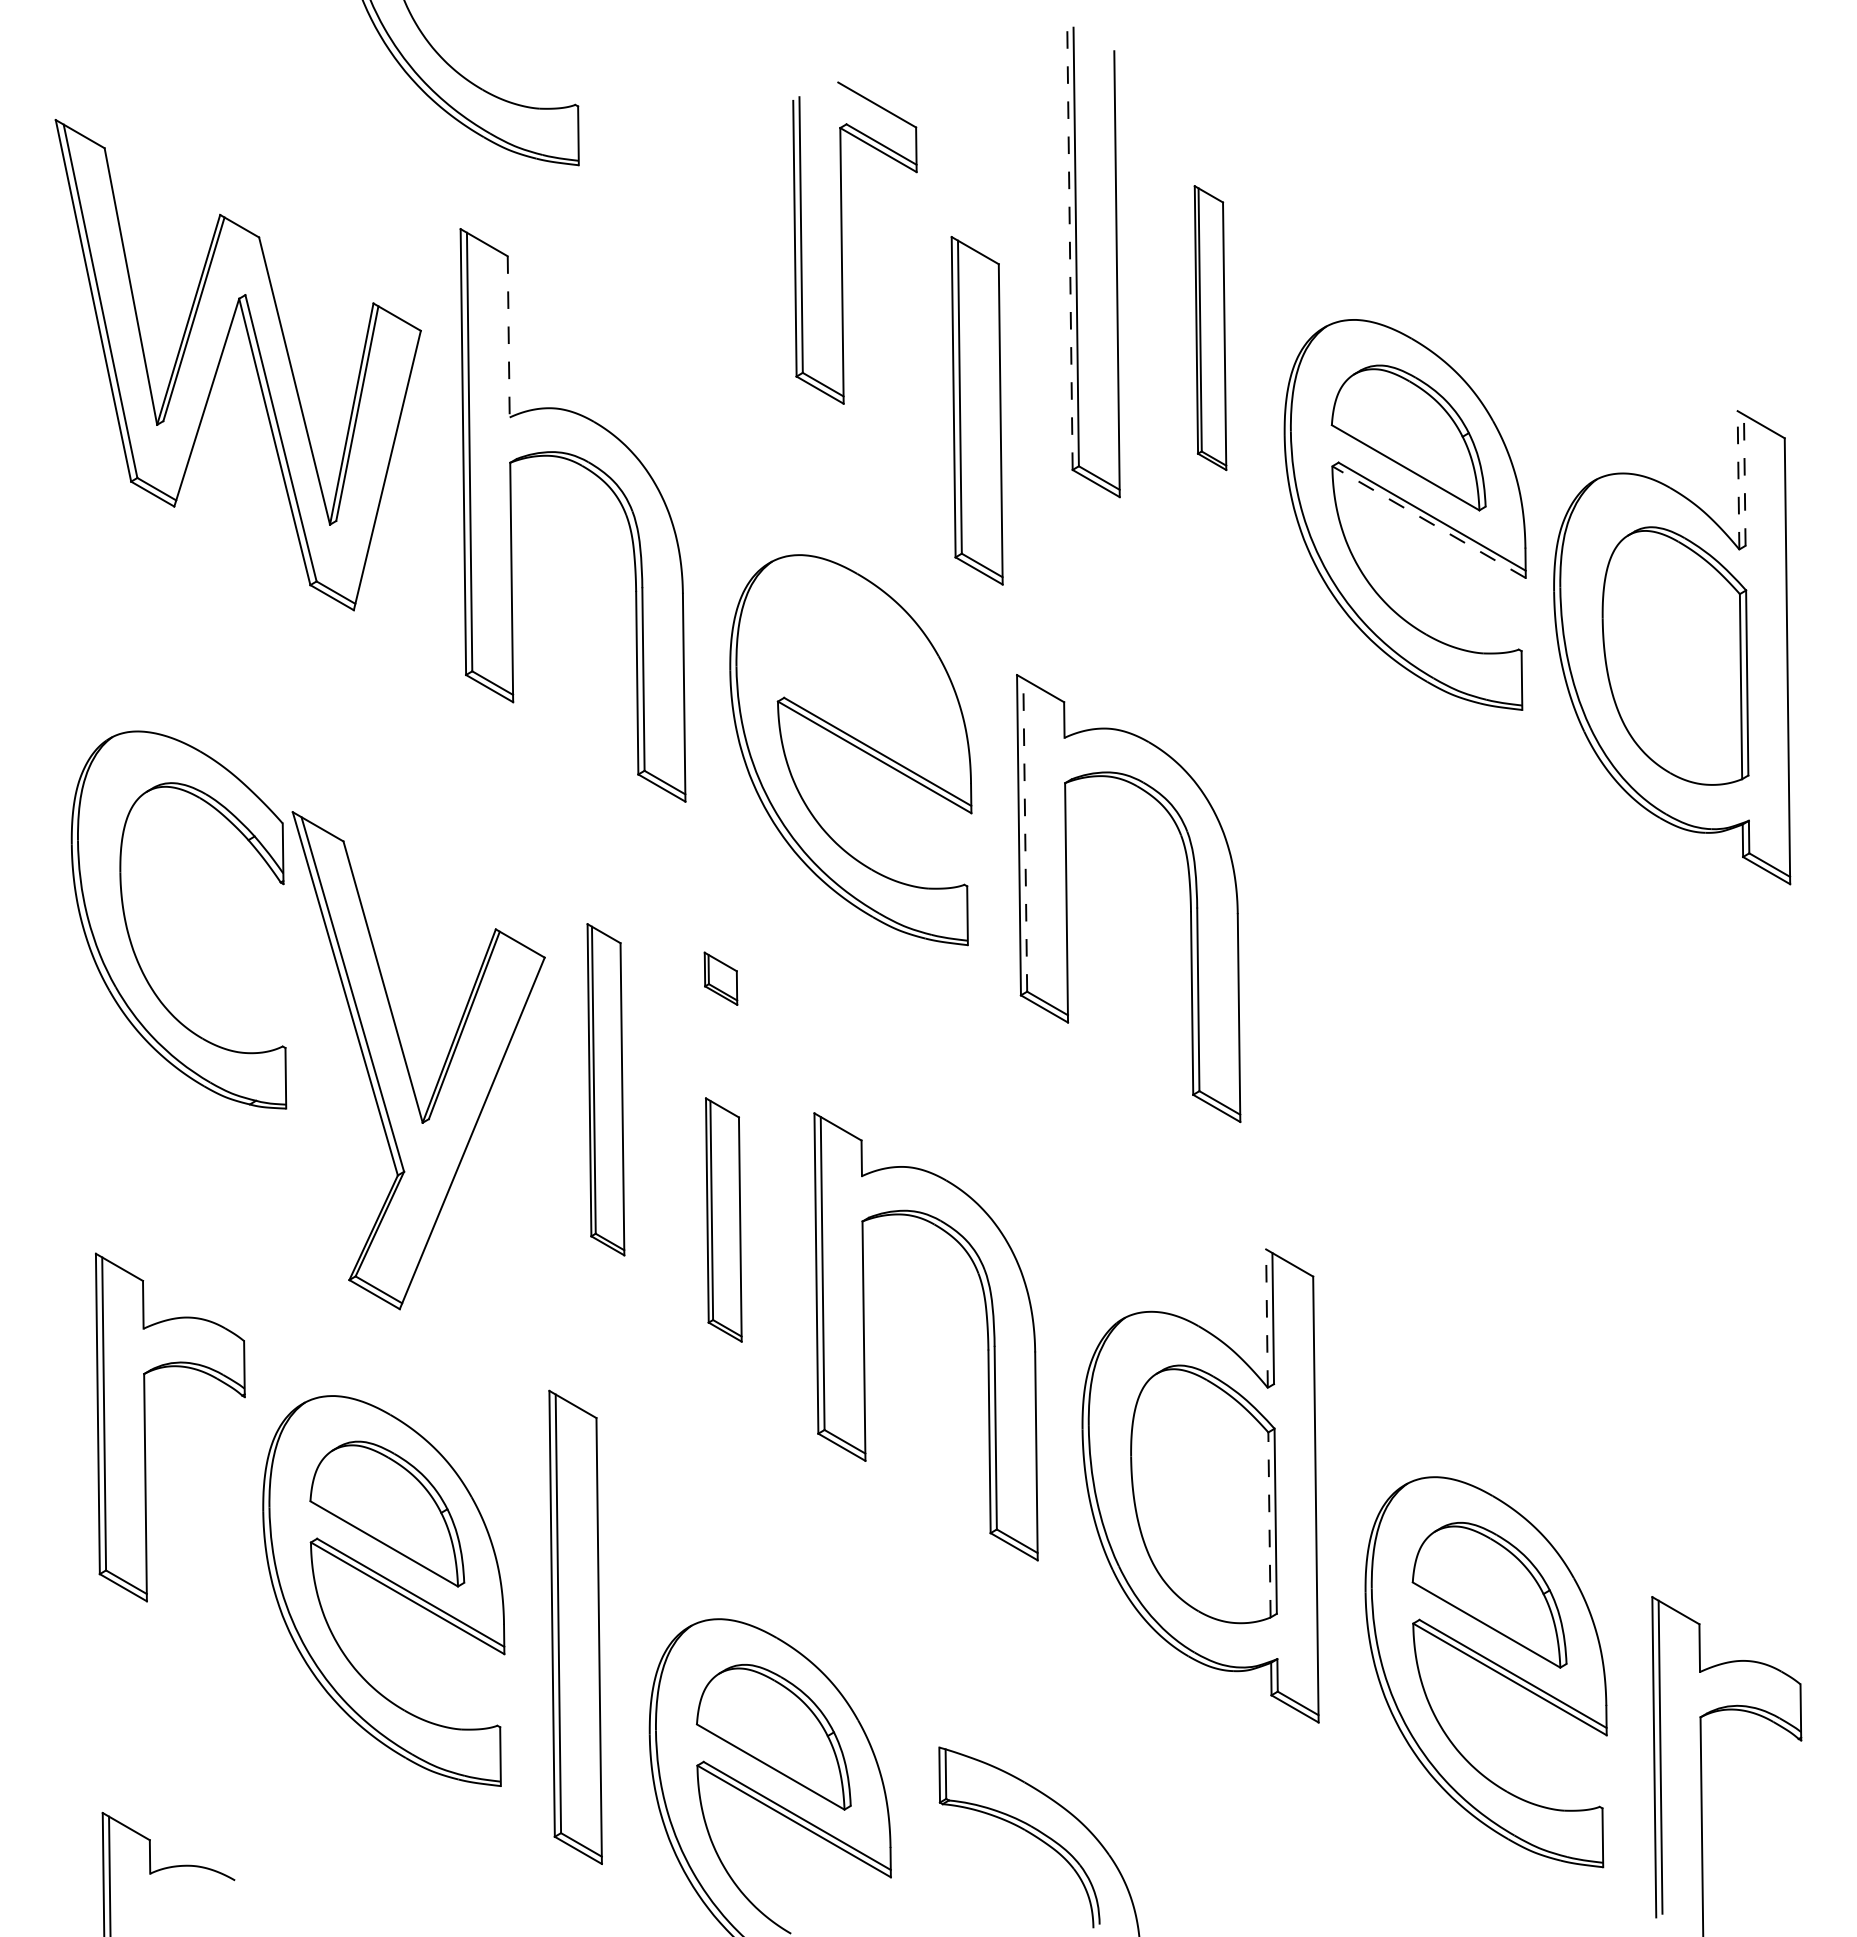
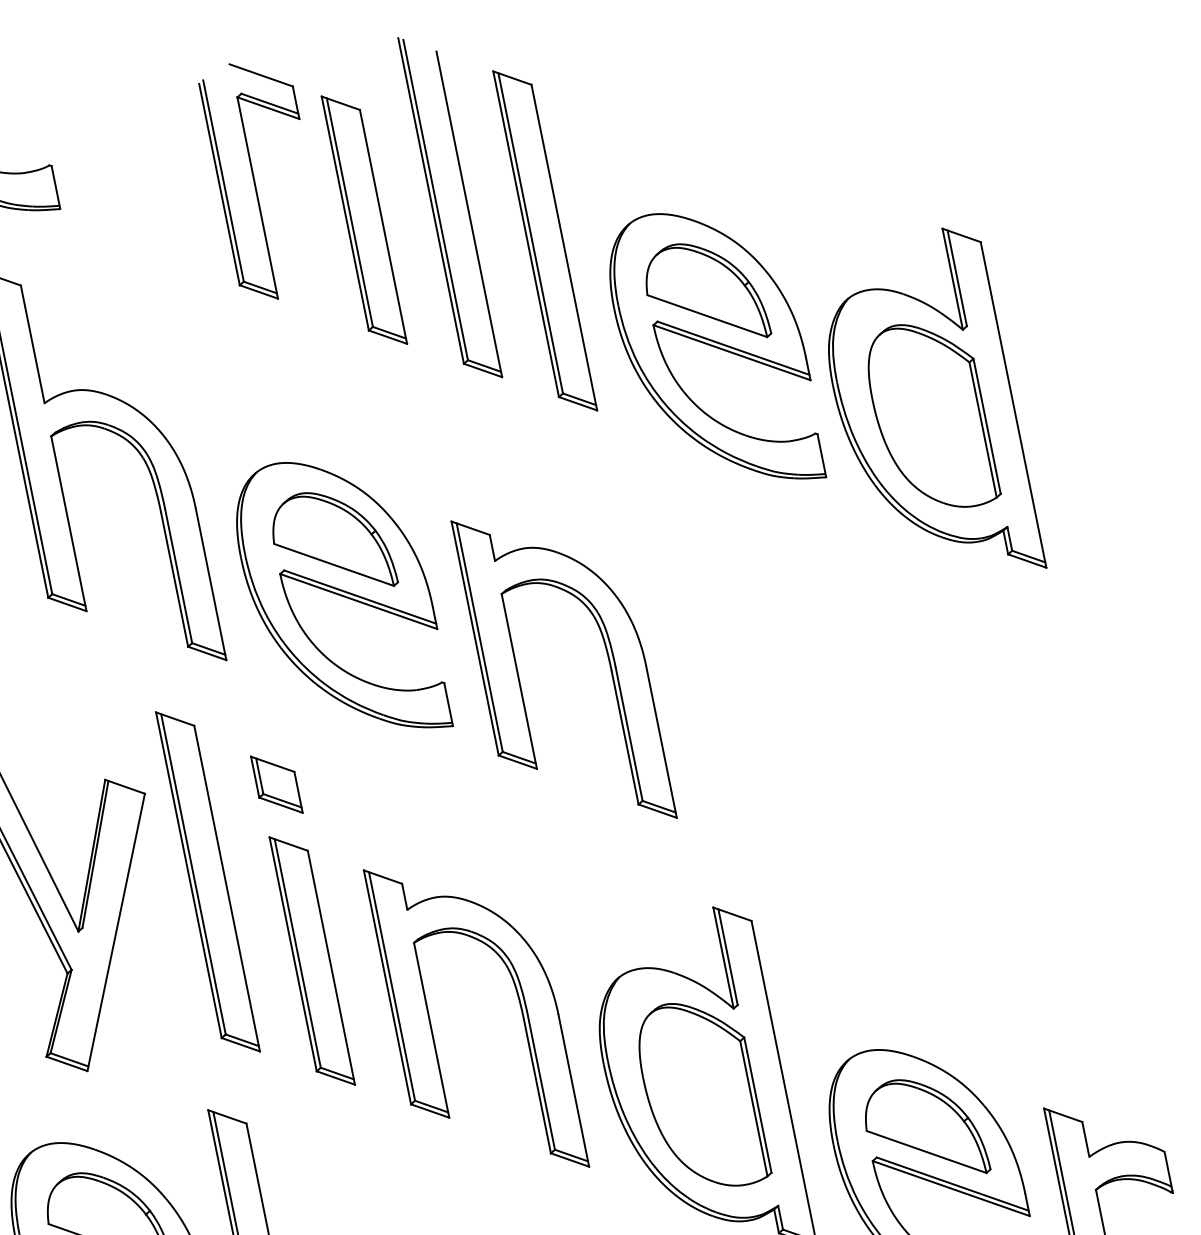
part: (842, 242) -> (254, 180), moved
line: (1069, 247) -> (430, 201), dashed -> solid
part: (1210, 327) -> (545, 240), size x1.67
line: (508, 336) -> (32, 344), dashed -> solid
part: (976, 410) -> (363, 220), moved
line: (1738, 479) -> (952, 278), dashed -> solid
line: (1744, 480) -> (957, 278), dashed -> solid
line: (1429, 522) -> (732, 352), dashed -> solid
part: (854, 672) -> (332, 542), added
line: (1025, 835) -> (479, 637), dashed -> solid
part: (720, 978) -> (276, 784), size x1.67
part: (605, 1089) -> (207, 881), size x1.43
part: (723, 1219) -> (311, 960), size x1.43
line: (1266, 1318) -> (723, 958), dashed -> solid
line: (1269, 1524) -> (753, 1108), dashed -> solid

